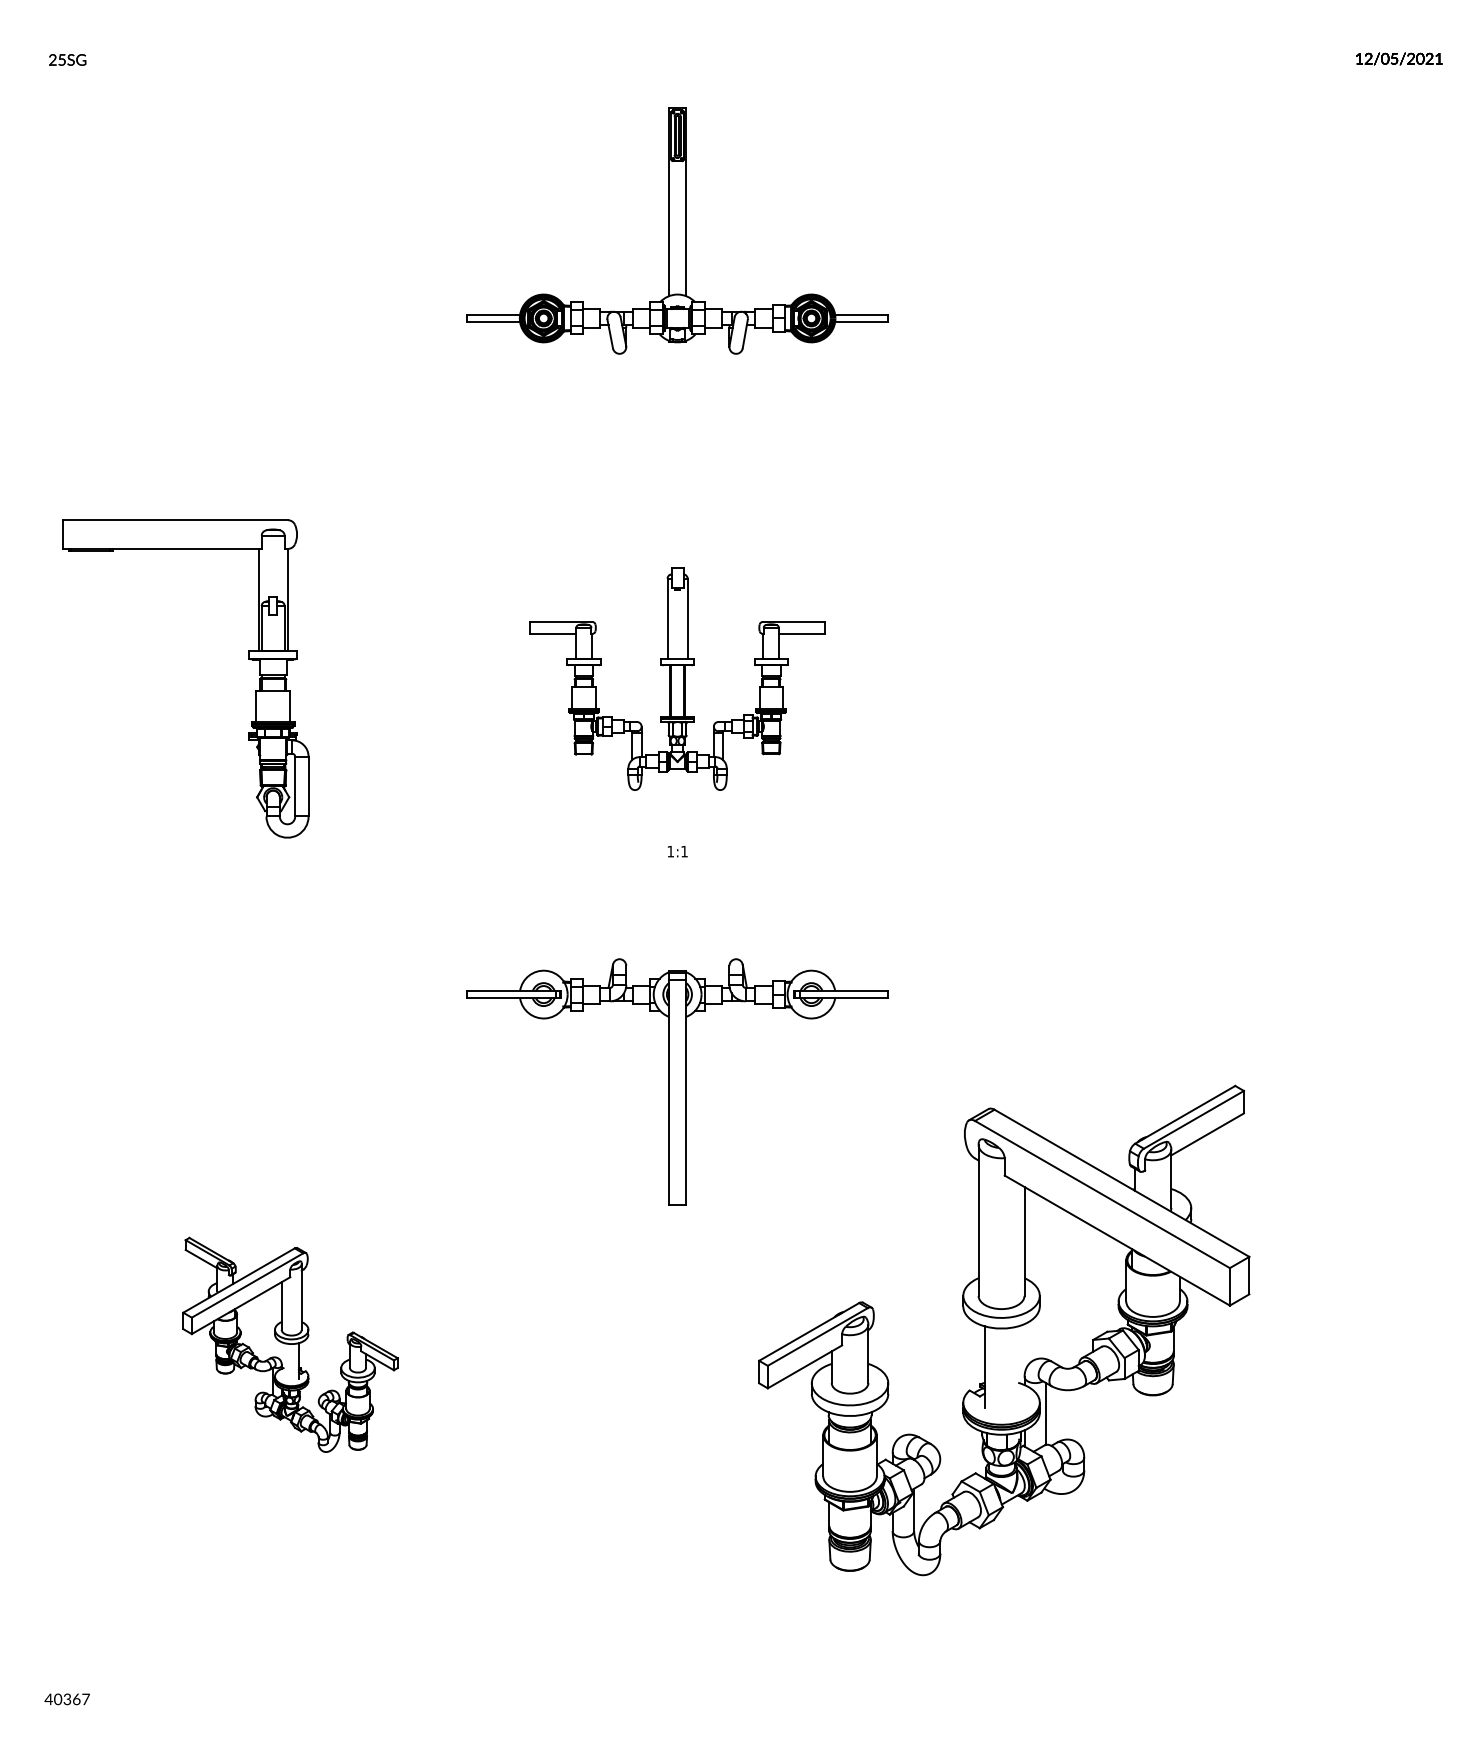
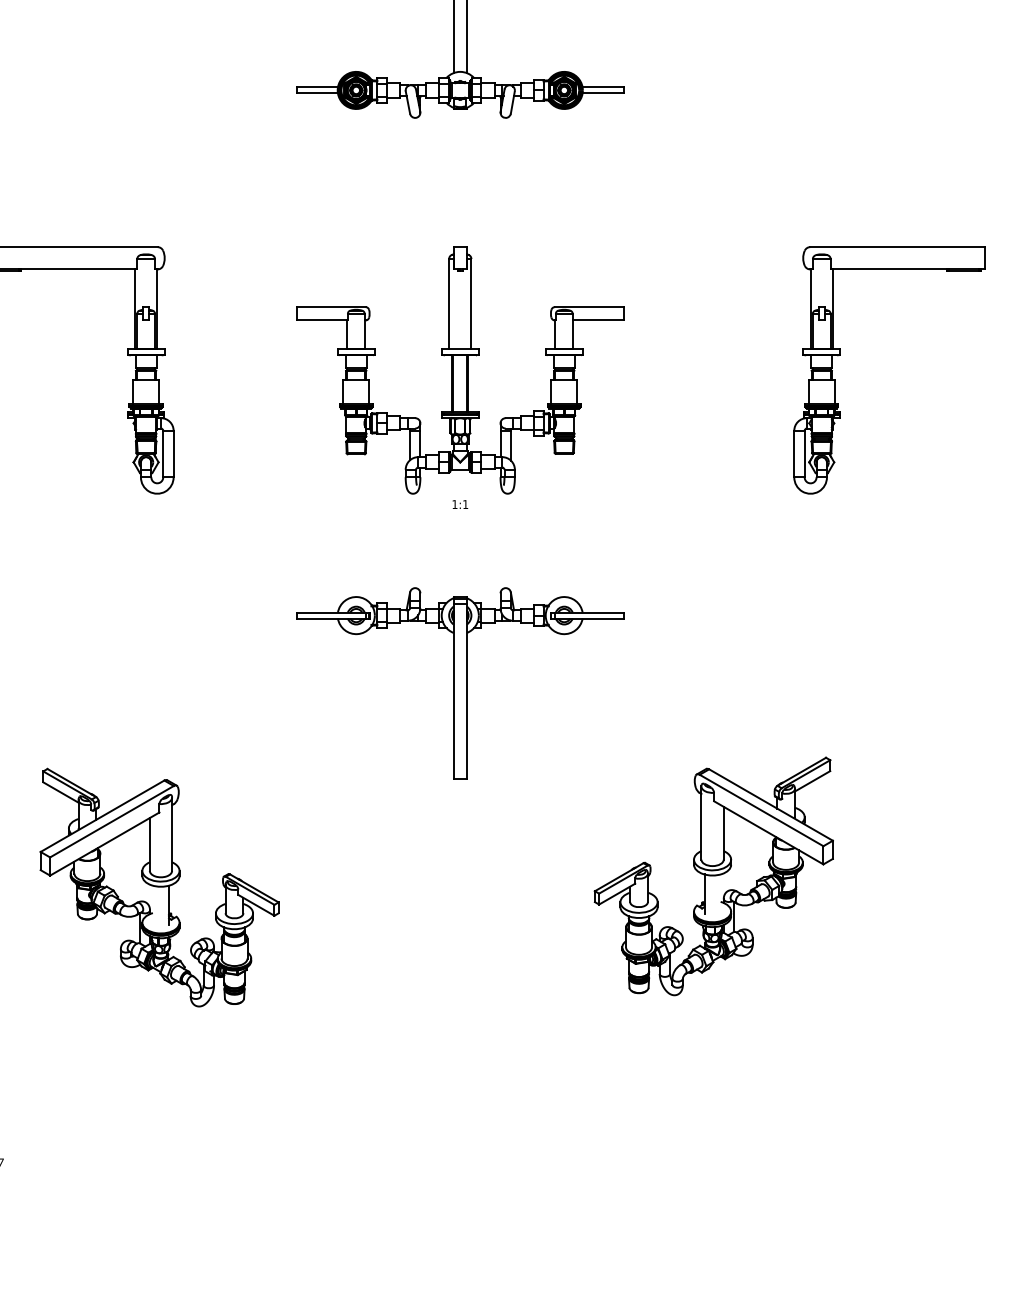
part: (1167, 659) -> (840, 355), added
part: (677, 678) -> (460, 370), size x1.43
part: (1003, 1330) -> (713, 876), size x0.62
part: (290, 1344) -> (159, 887), size x1.43

